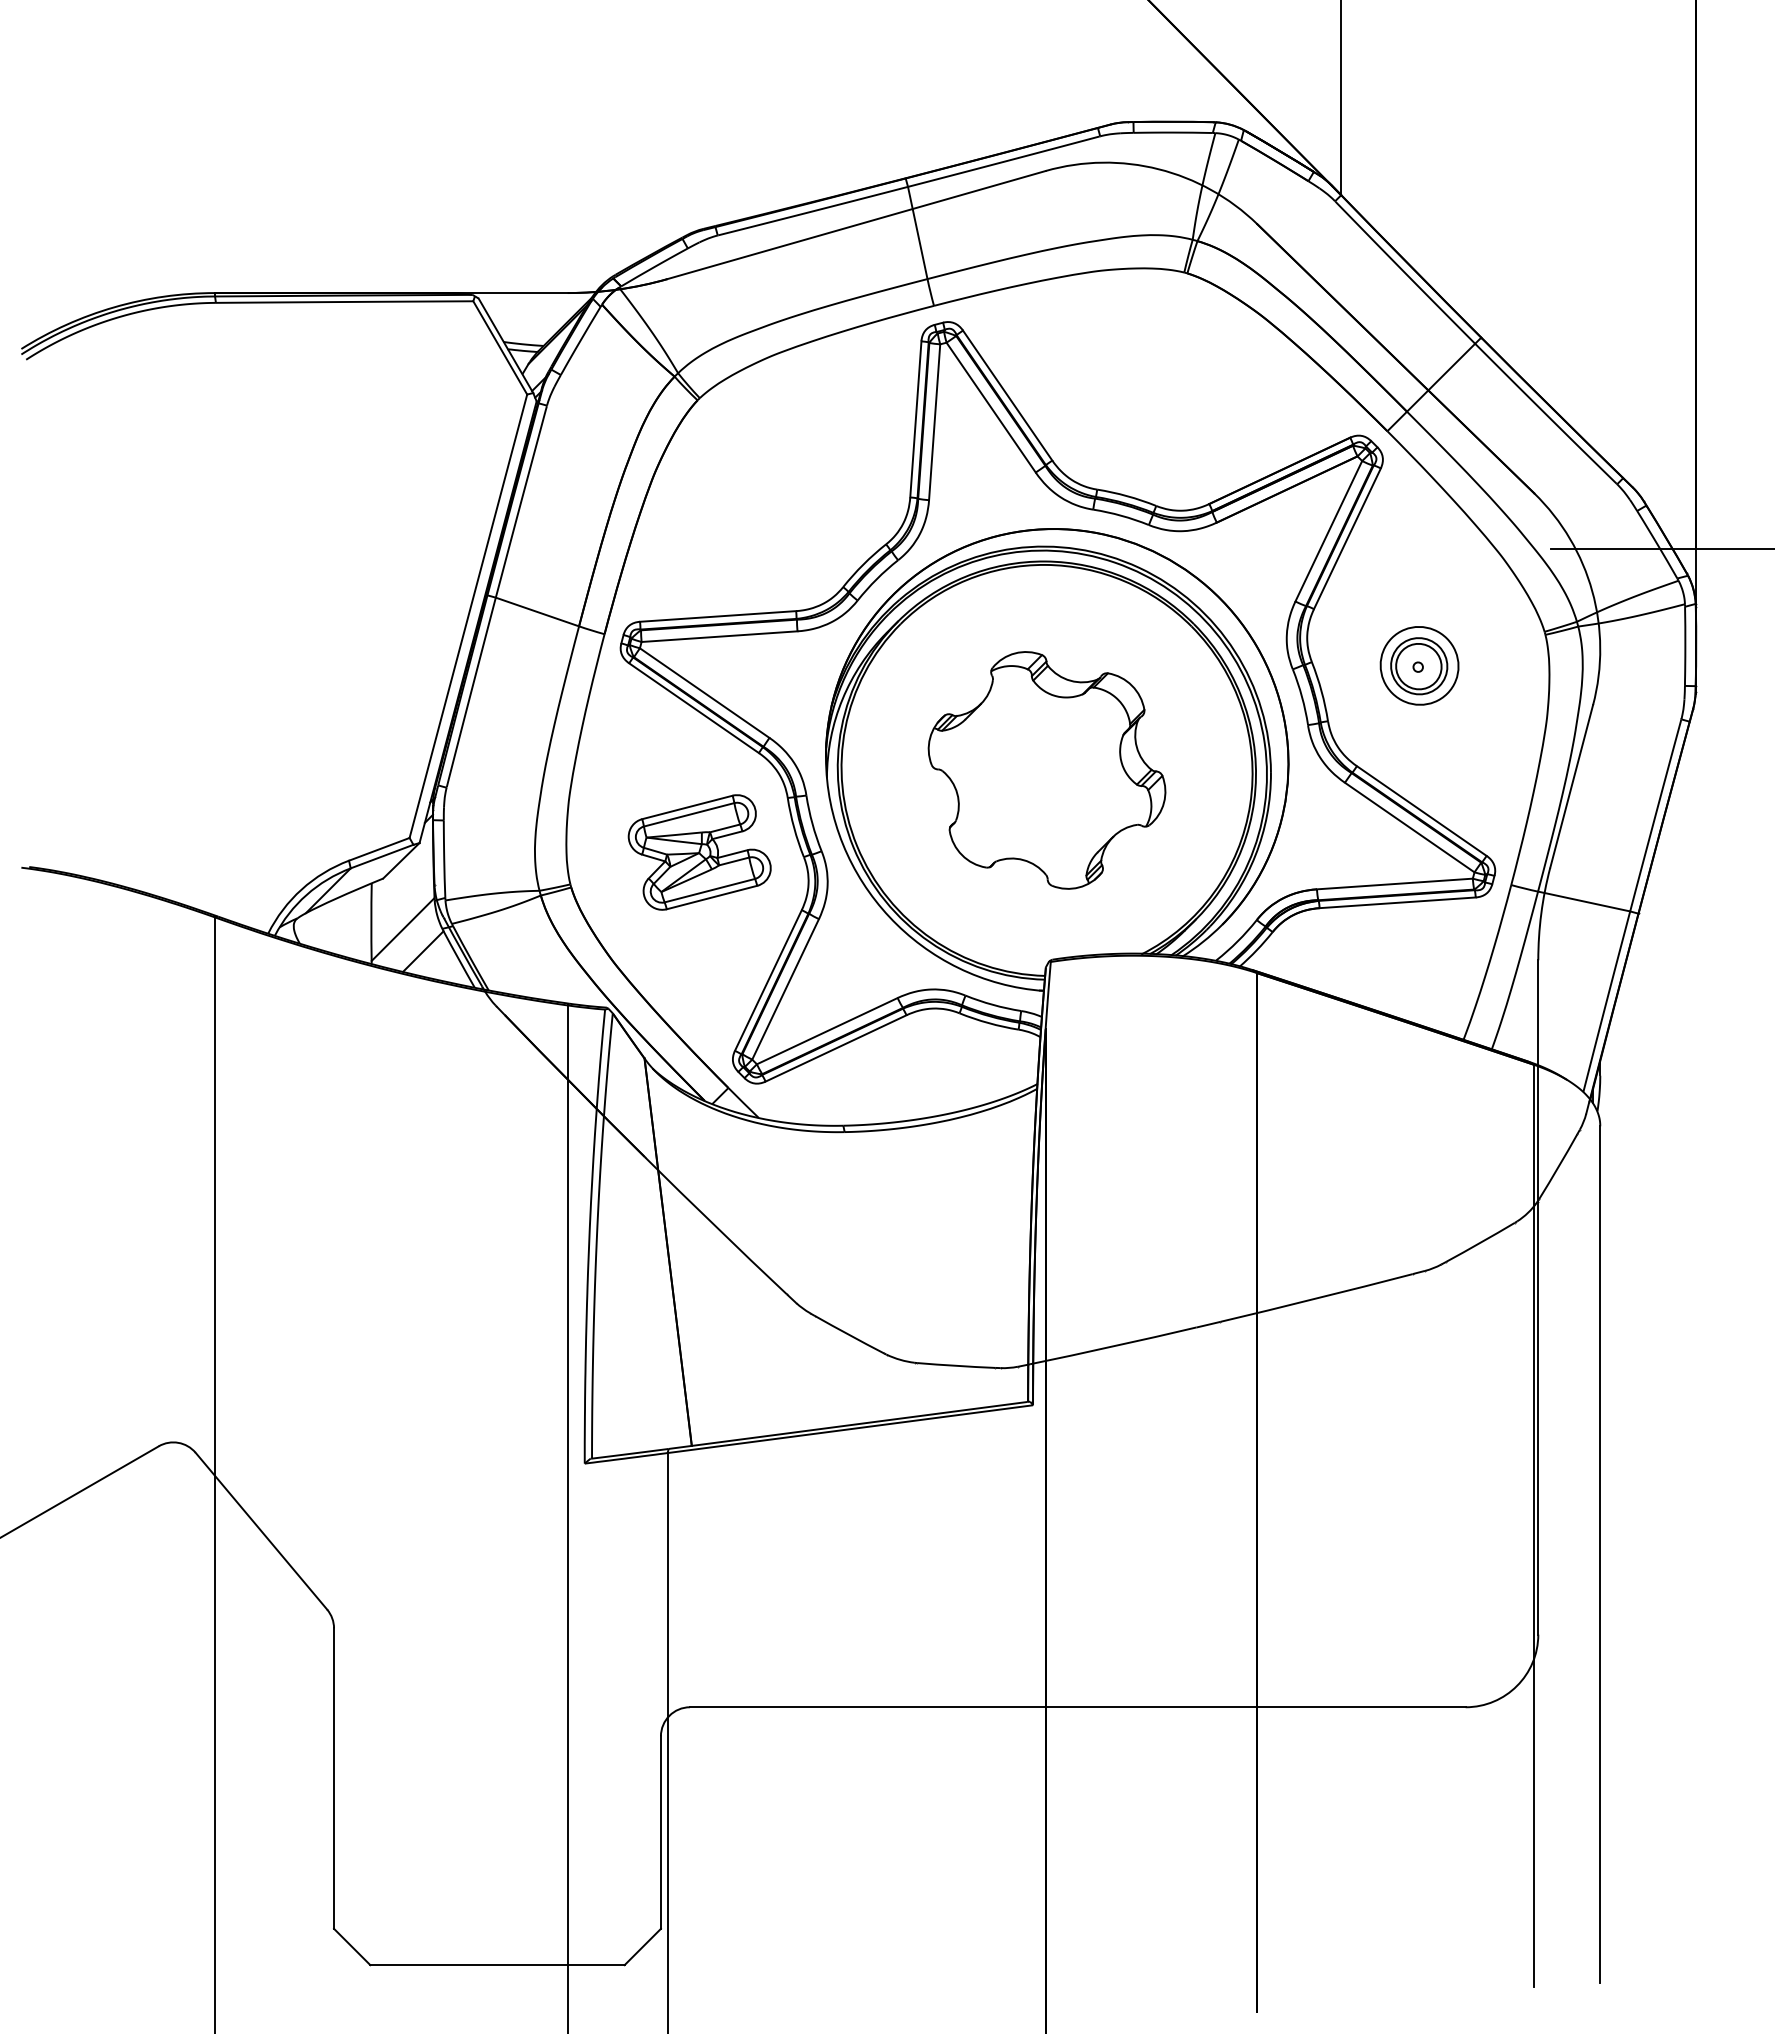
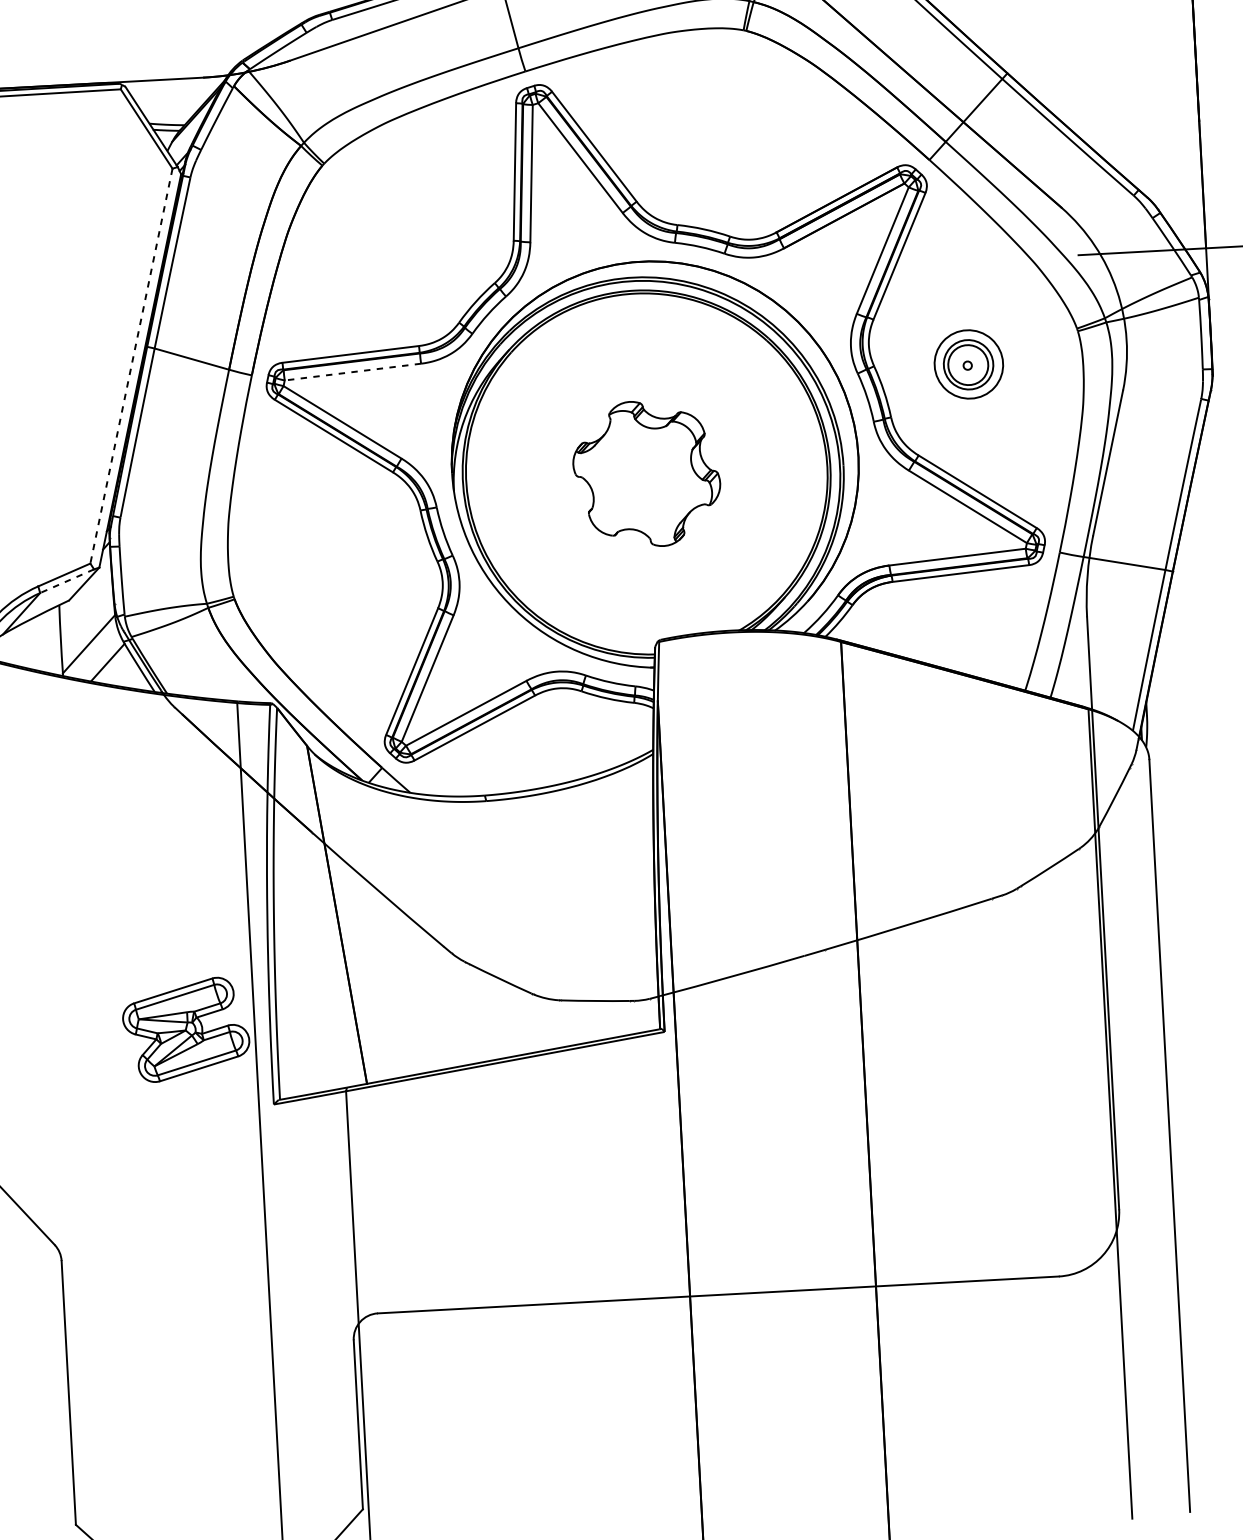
line: (468, 616) -> (131, 366), solid -> dashed
line: (719, 636) -> (352, 371), solid -> dashed
part: (1046, 770) -> (646, 474), size x0.7
part: (699, 852) -> (185, 1029), moved
line: (381, 856) -> (66, 581), solid -> dashed

